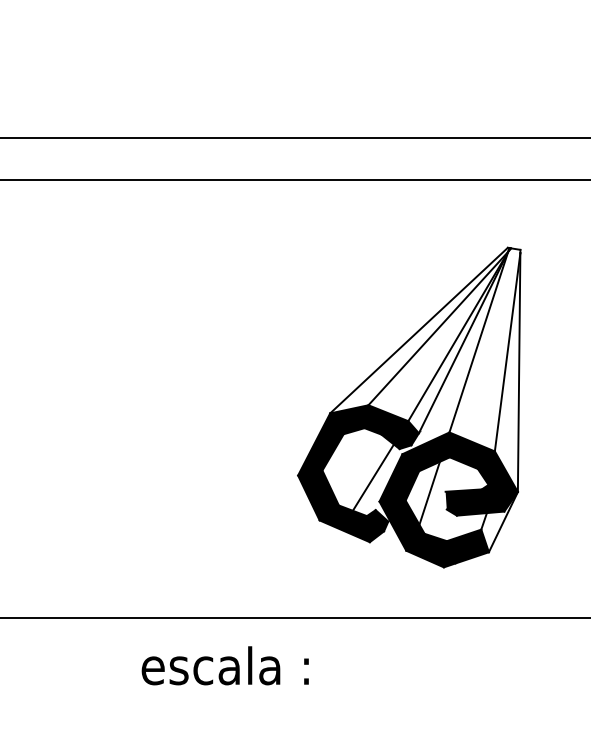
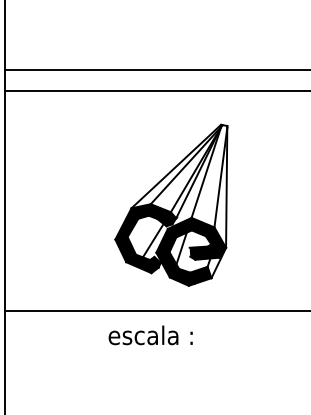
part: (409, 405) -> (171, 204), moved
text: (224, 666) -> (150, 335), moved

